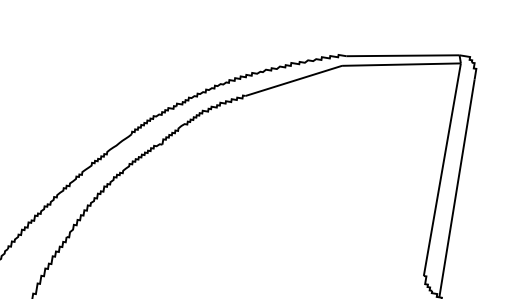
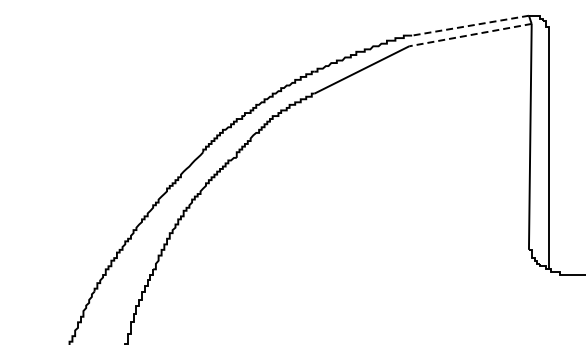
line: (402, 55) -> (470, 25), solid -> dashed
line: (400, 64) -> (469, 35), solid -> dashed

